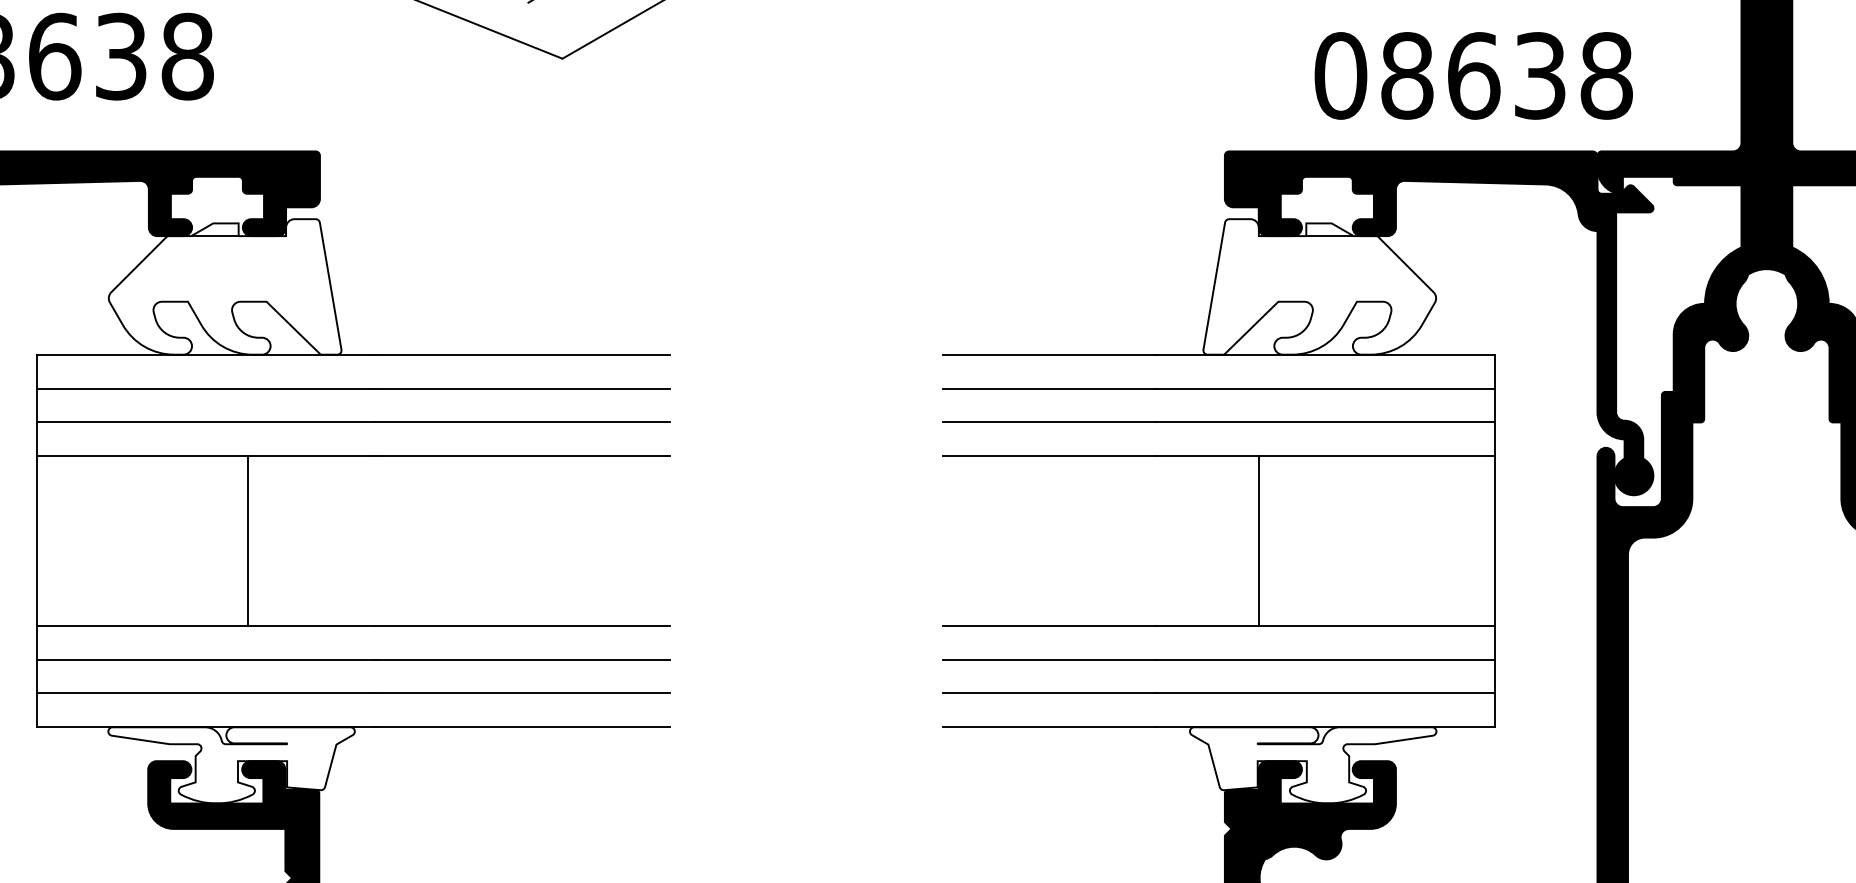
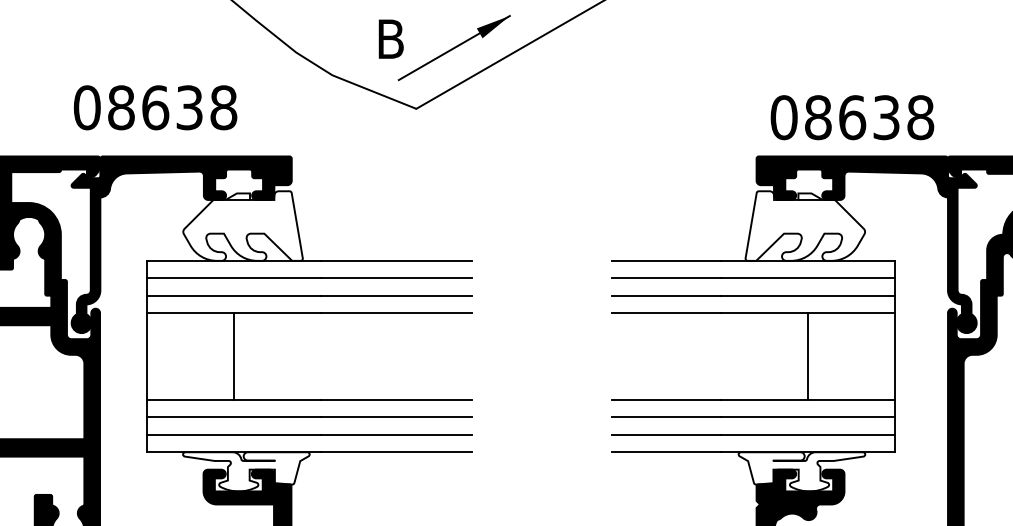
text: (1473, 75) -> (852, 117), moved
line: (247, 540) -> (233, 356), moved
line: (1259, 540) -> (808, 356), moved

